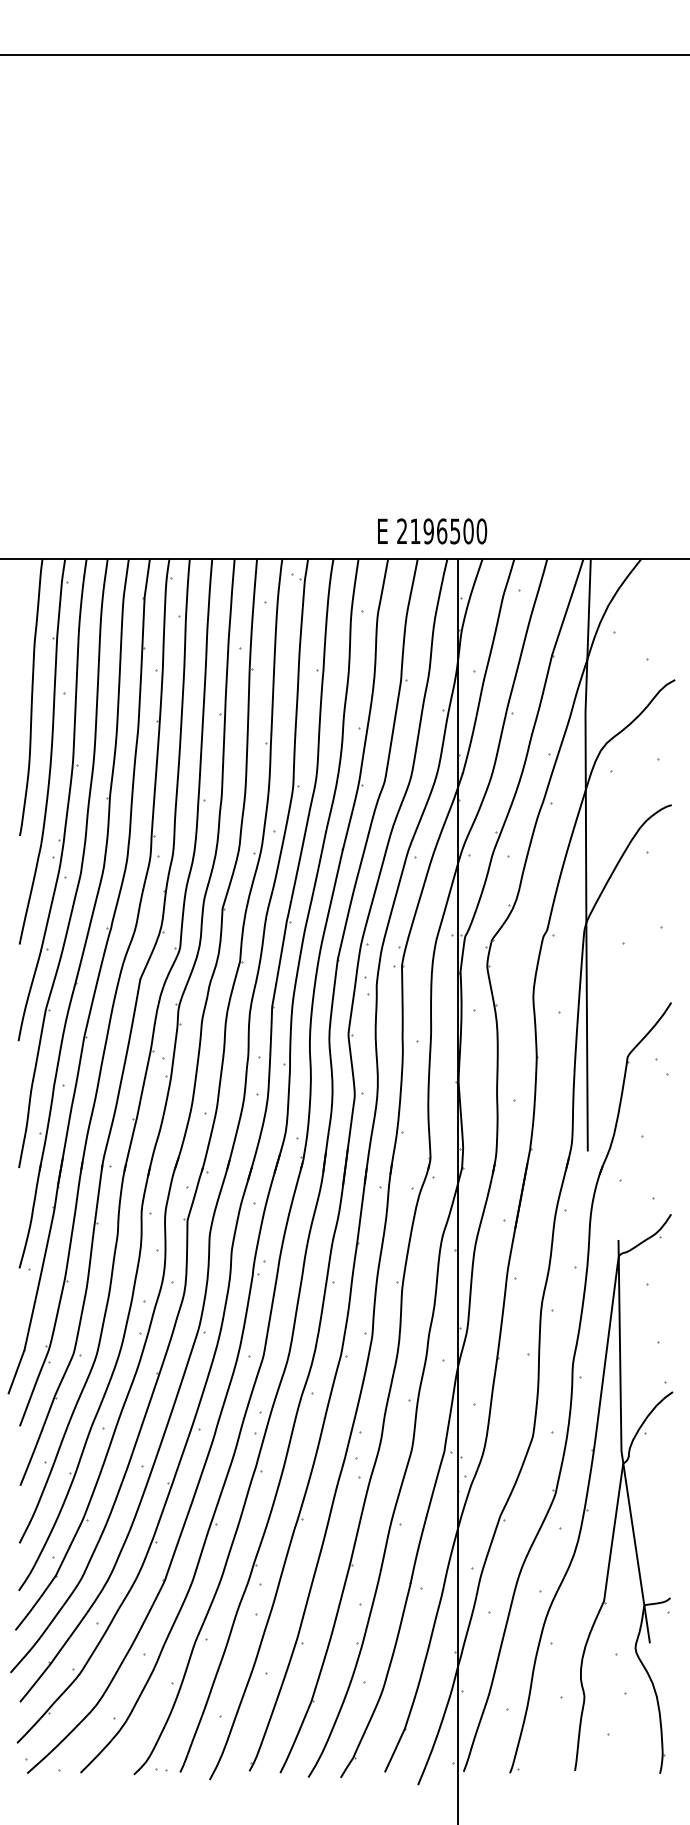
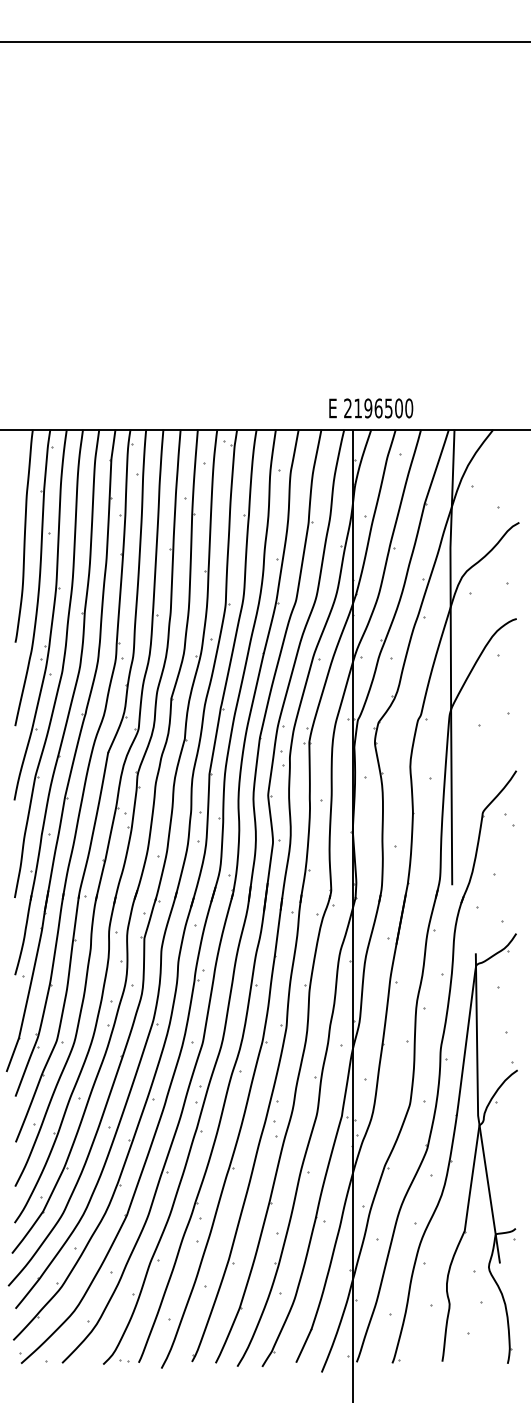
text: (432, 531) -> (371, 408), moved

